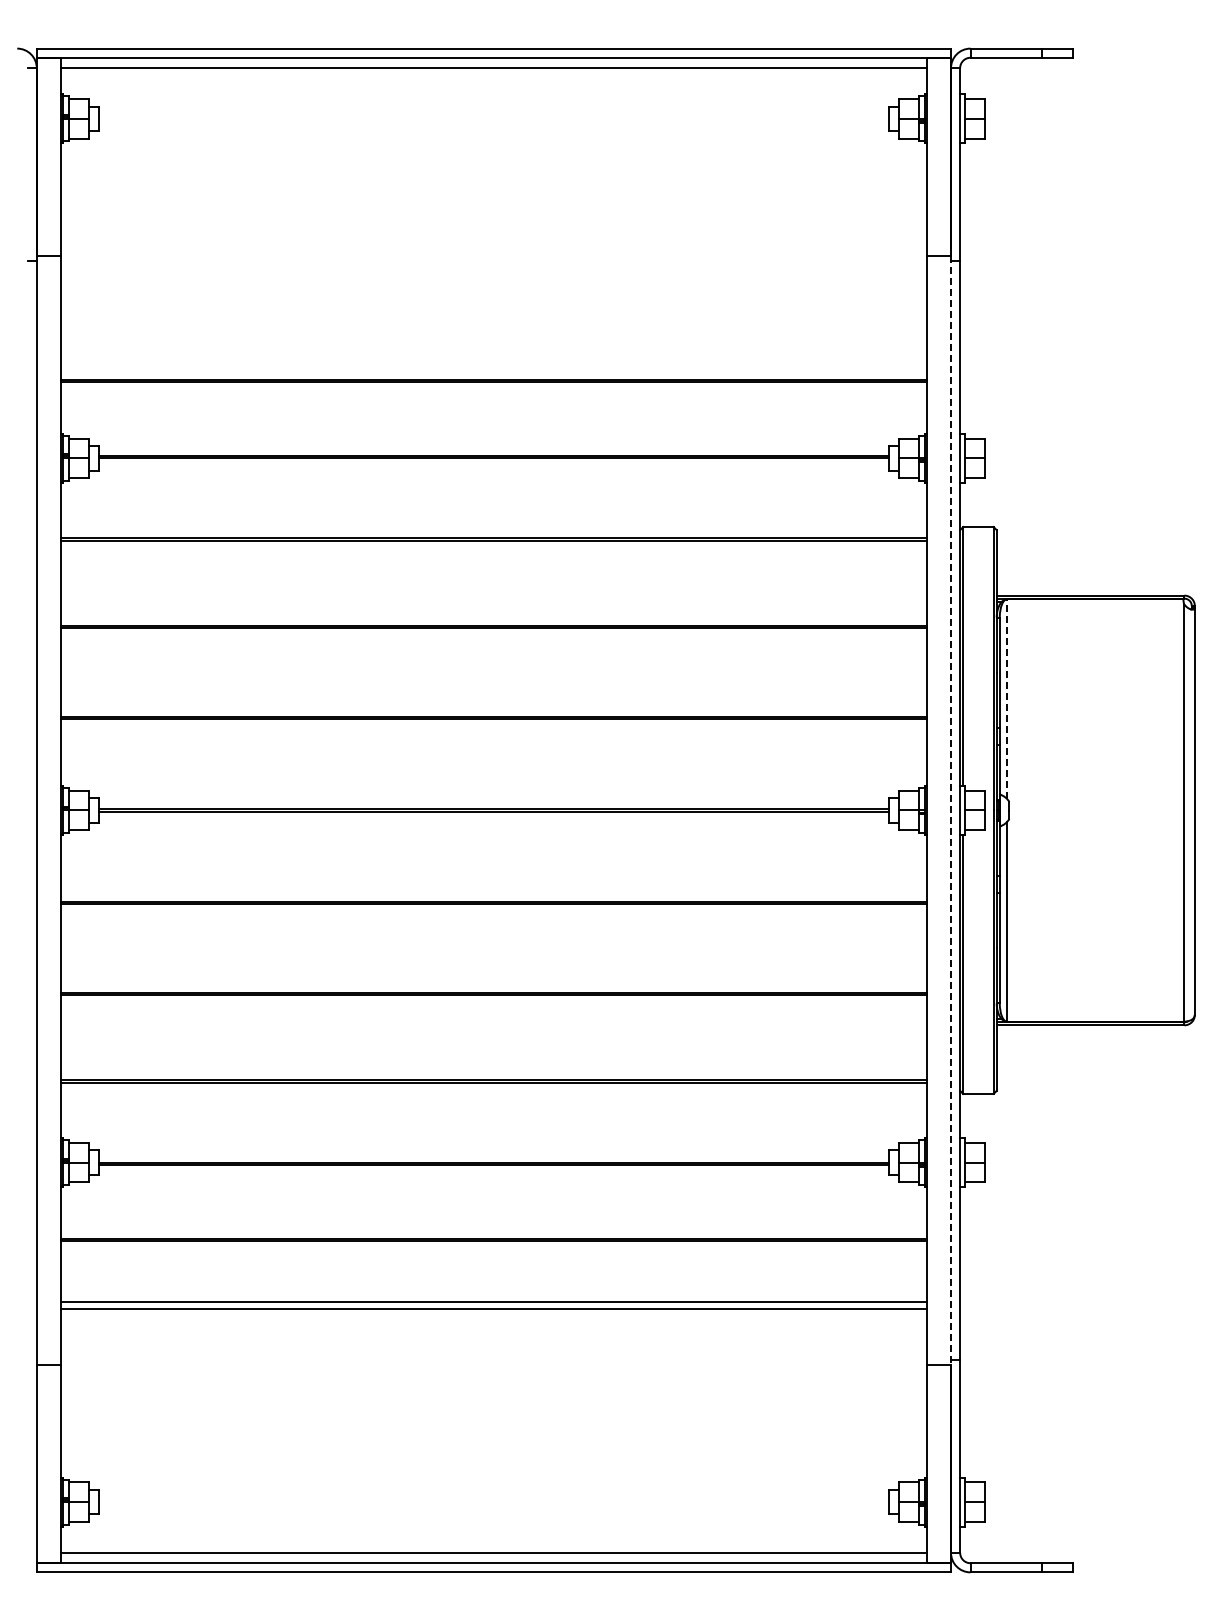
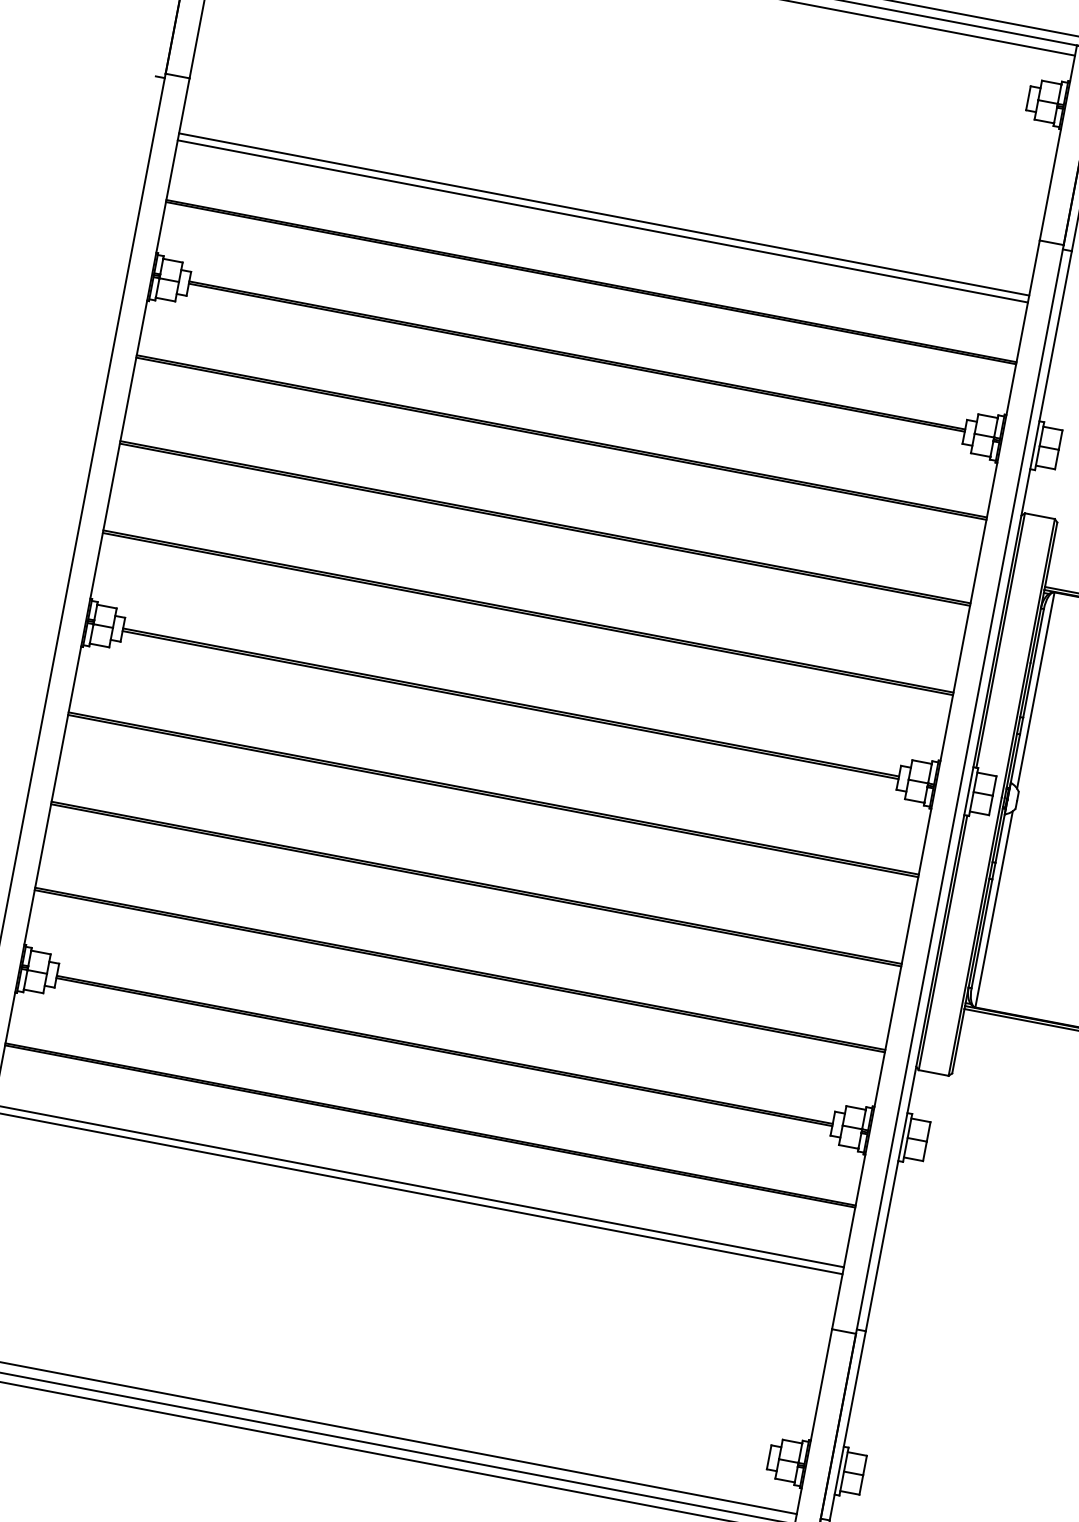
line: (493, 312) -> (603, 214), added
line: (493, 319) -> (602, 221), added
line: (1007, 699) -> (1036, 691), dashed -> solid
line: (951, 811) -> (960, 790), dashed -> solid

